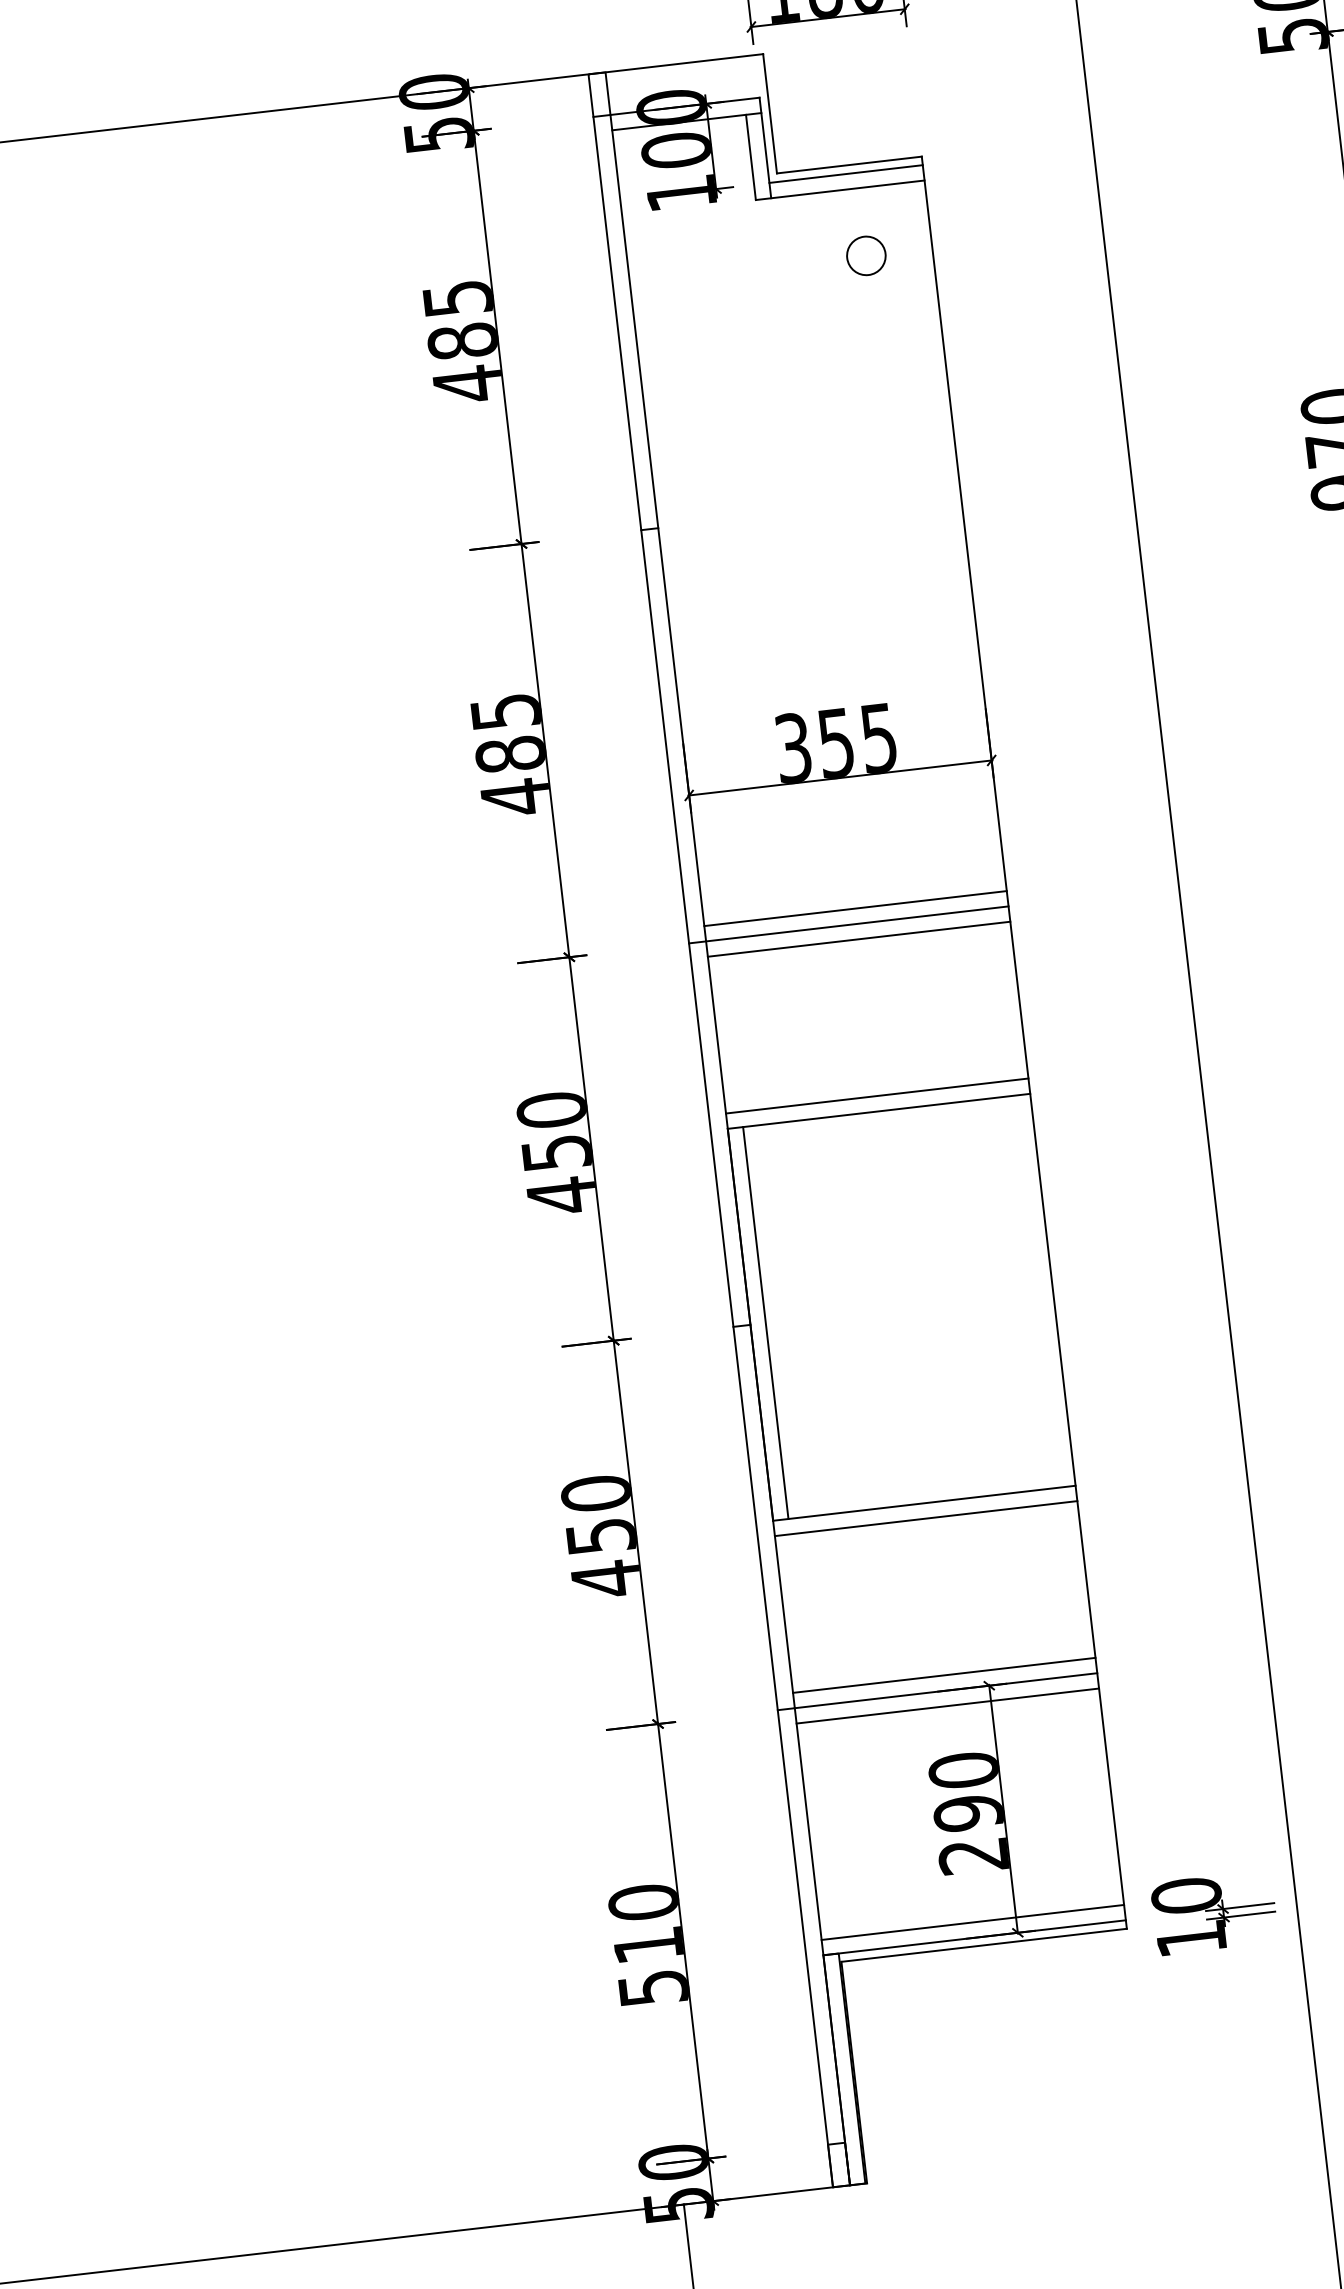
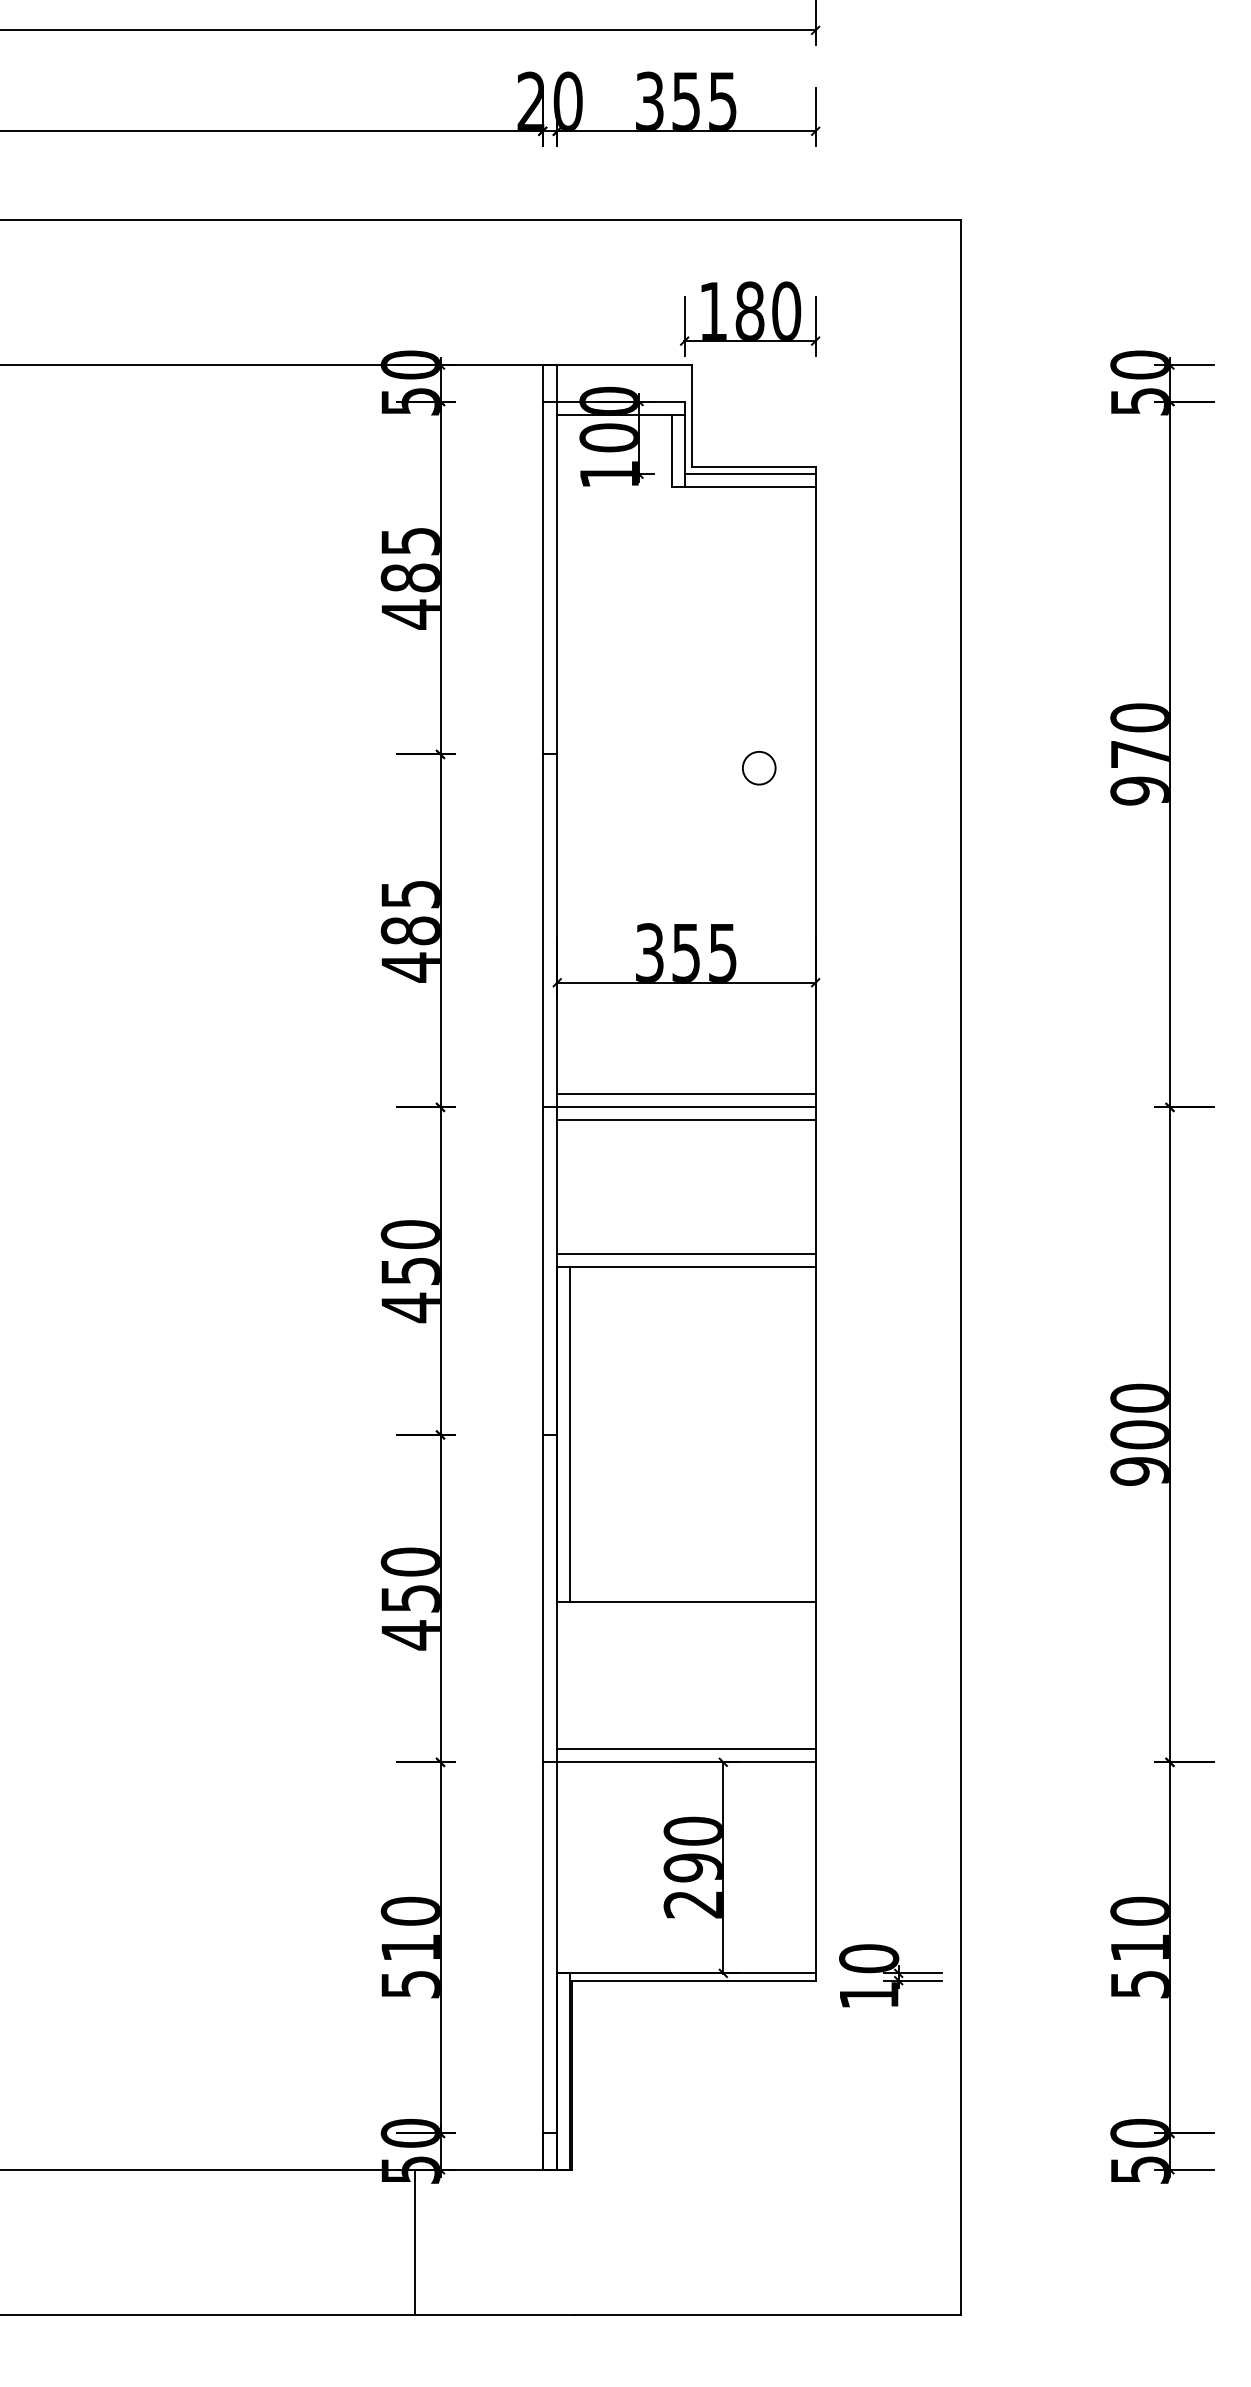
circle: (866, 256) -> (759, 768), moved
line: (926, 1518) -> (686, 1615), removed
line: (947, 1706) -> (686, 1775), removed
line: (972, 1922) -> (686, 1960), removed

